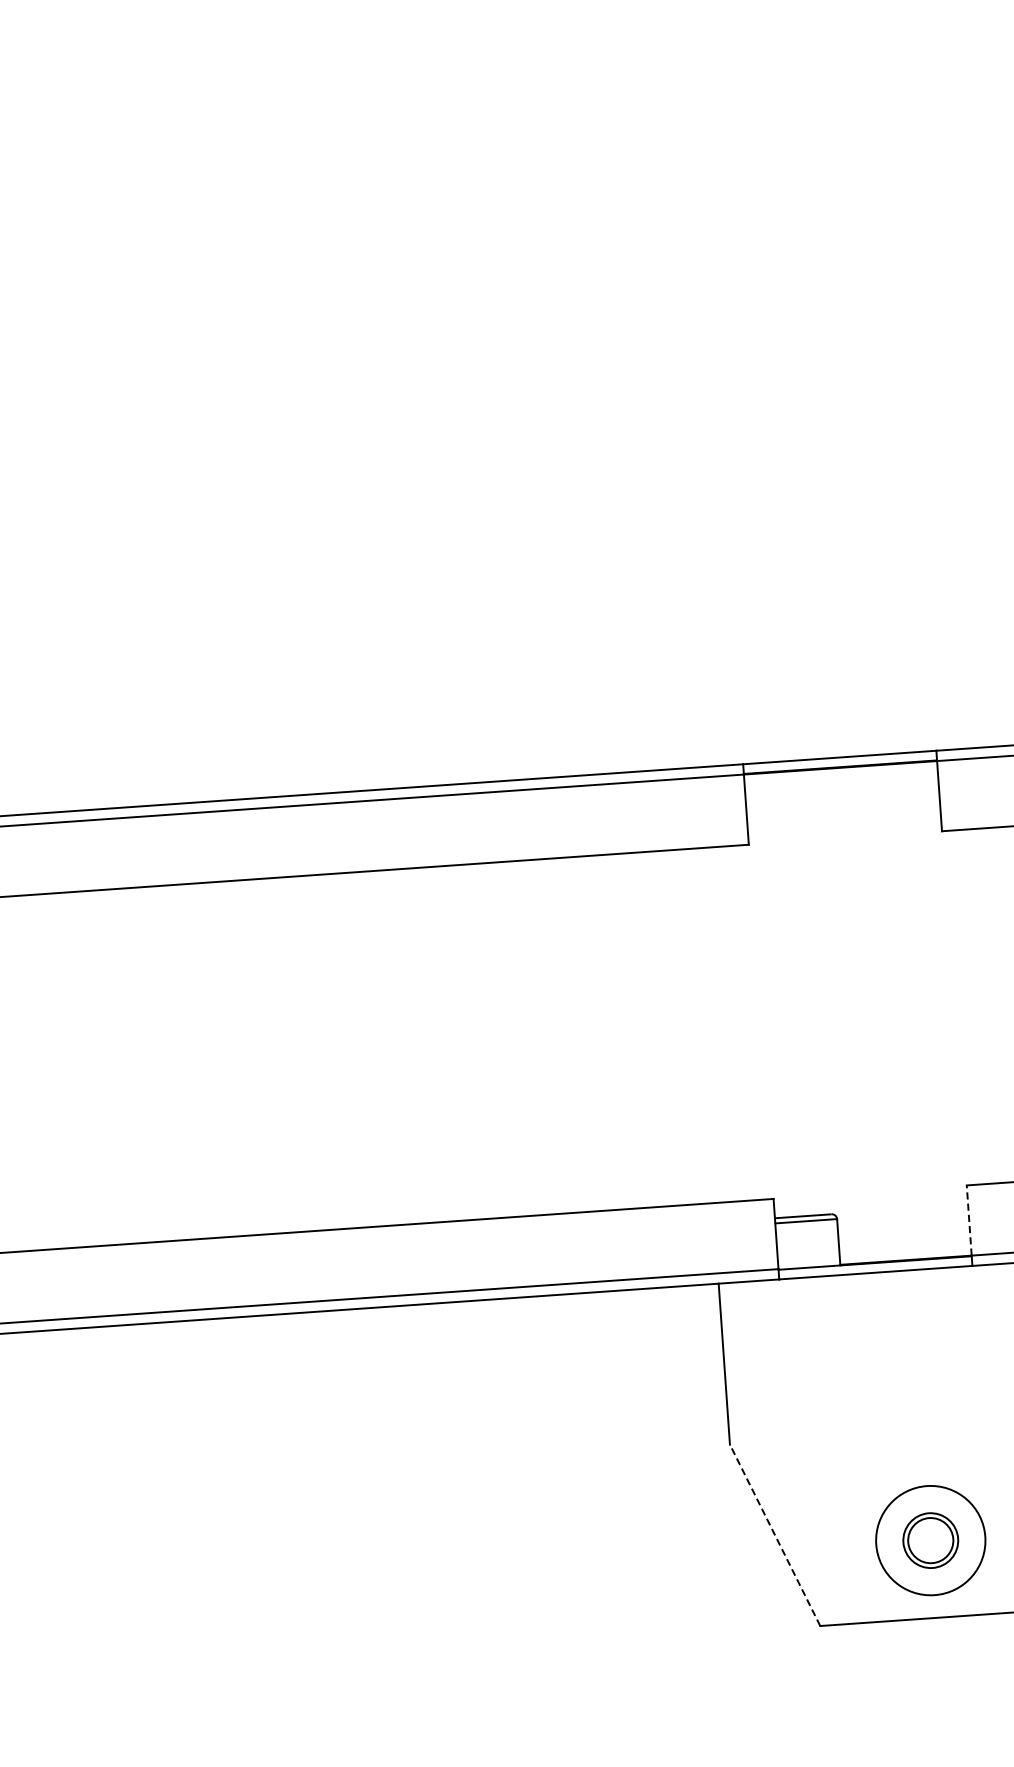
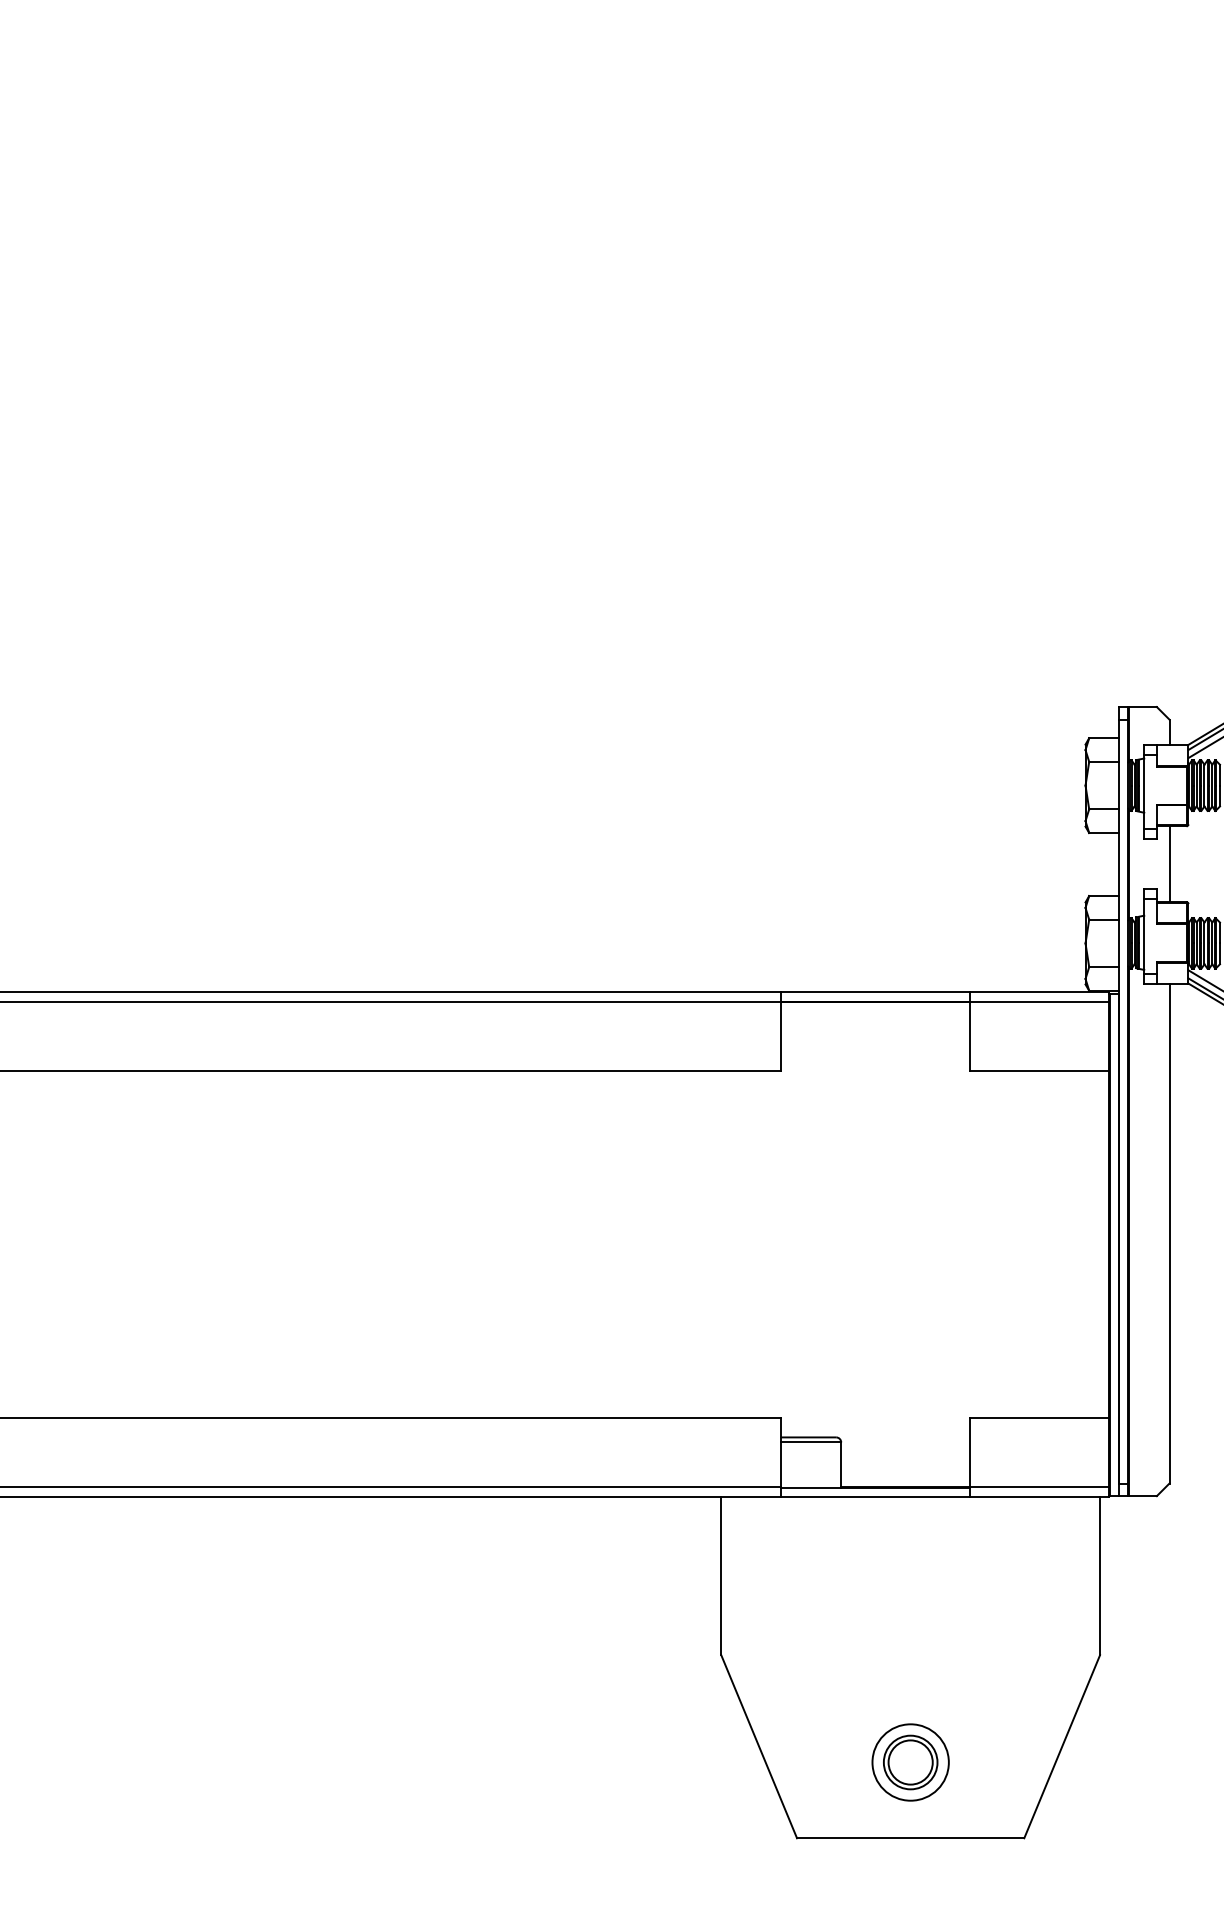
line: (969, 1220) -> (970, 1452), dashed -> solid
line: (774, 1535) -> (758, 1746), dashed -> solid
circle: (930, 1540) -> (910, 1762), size x0.71

